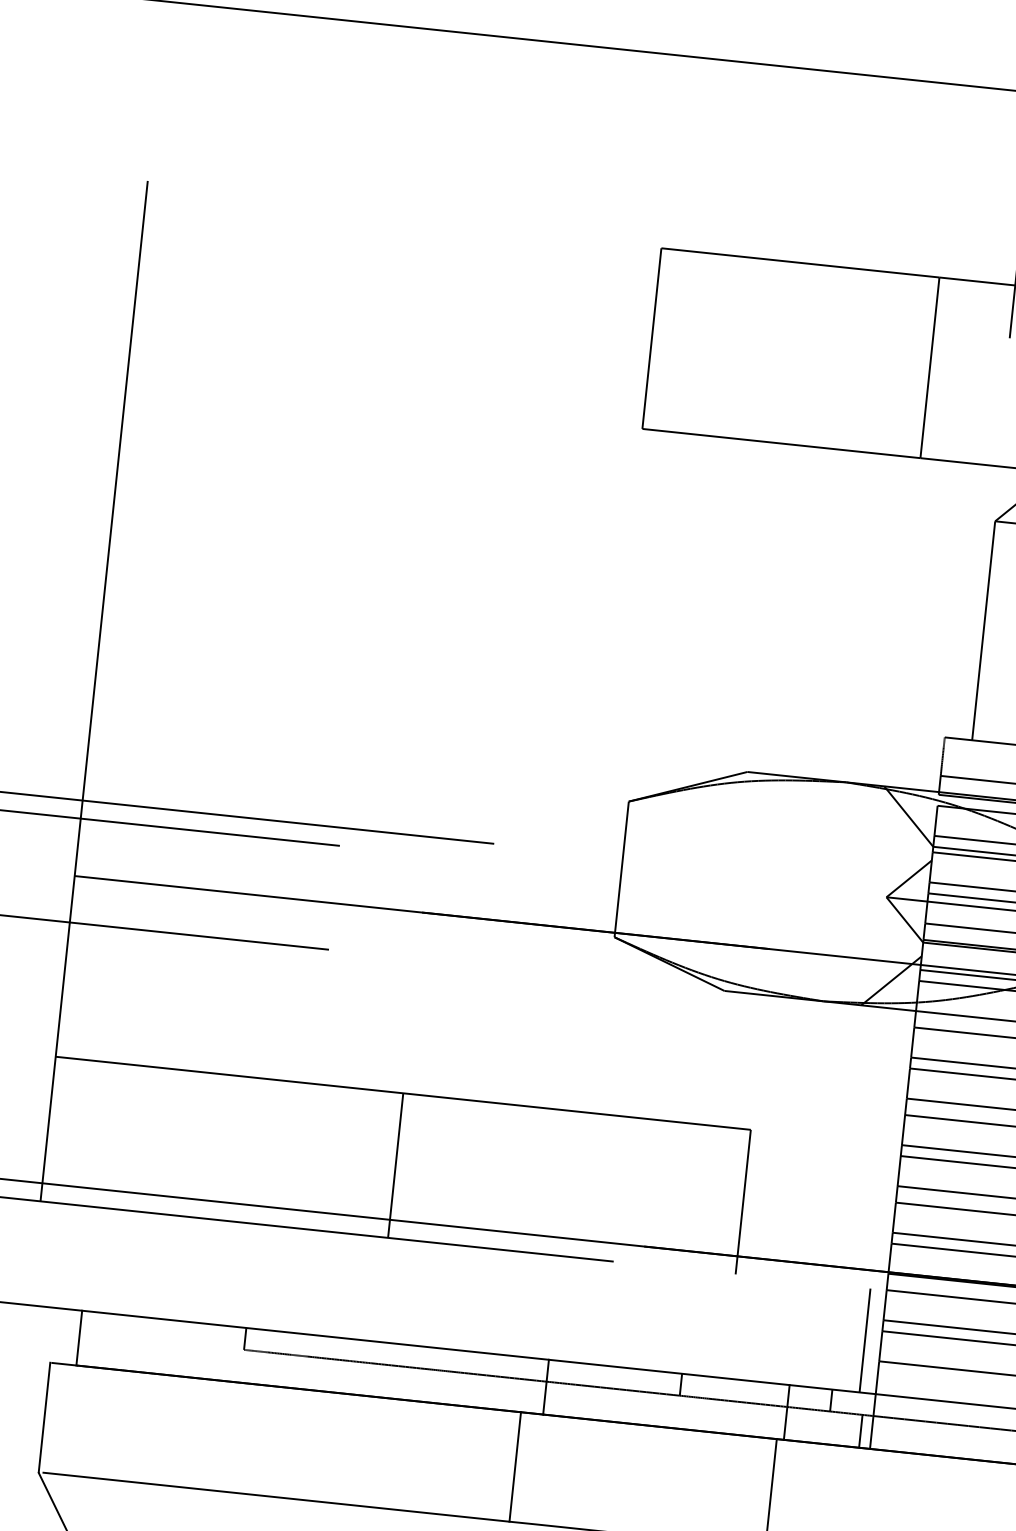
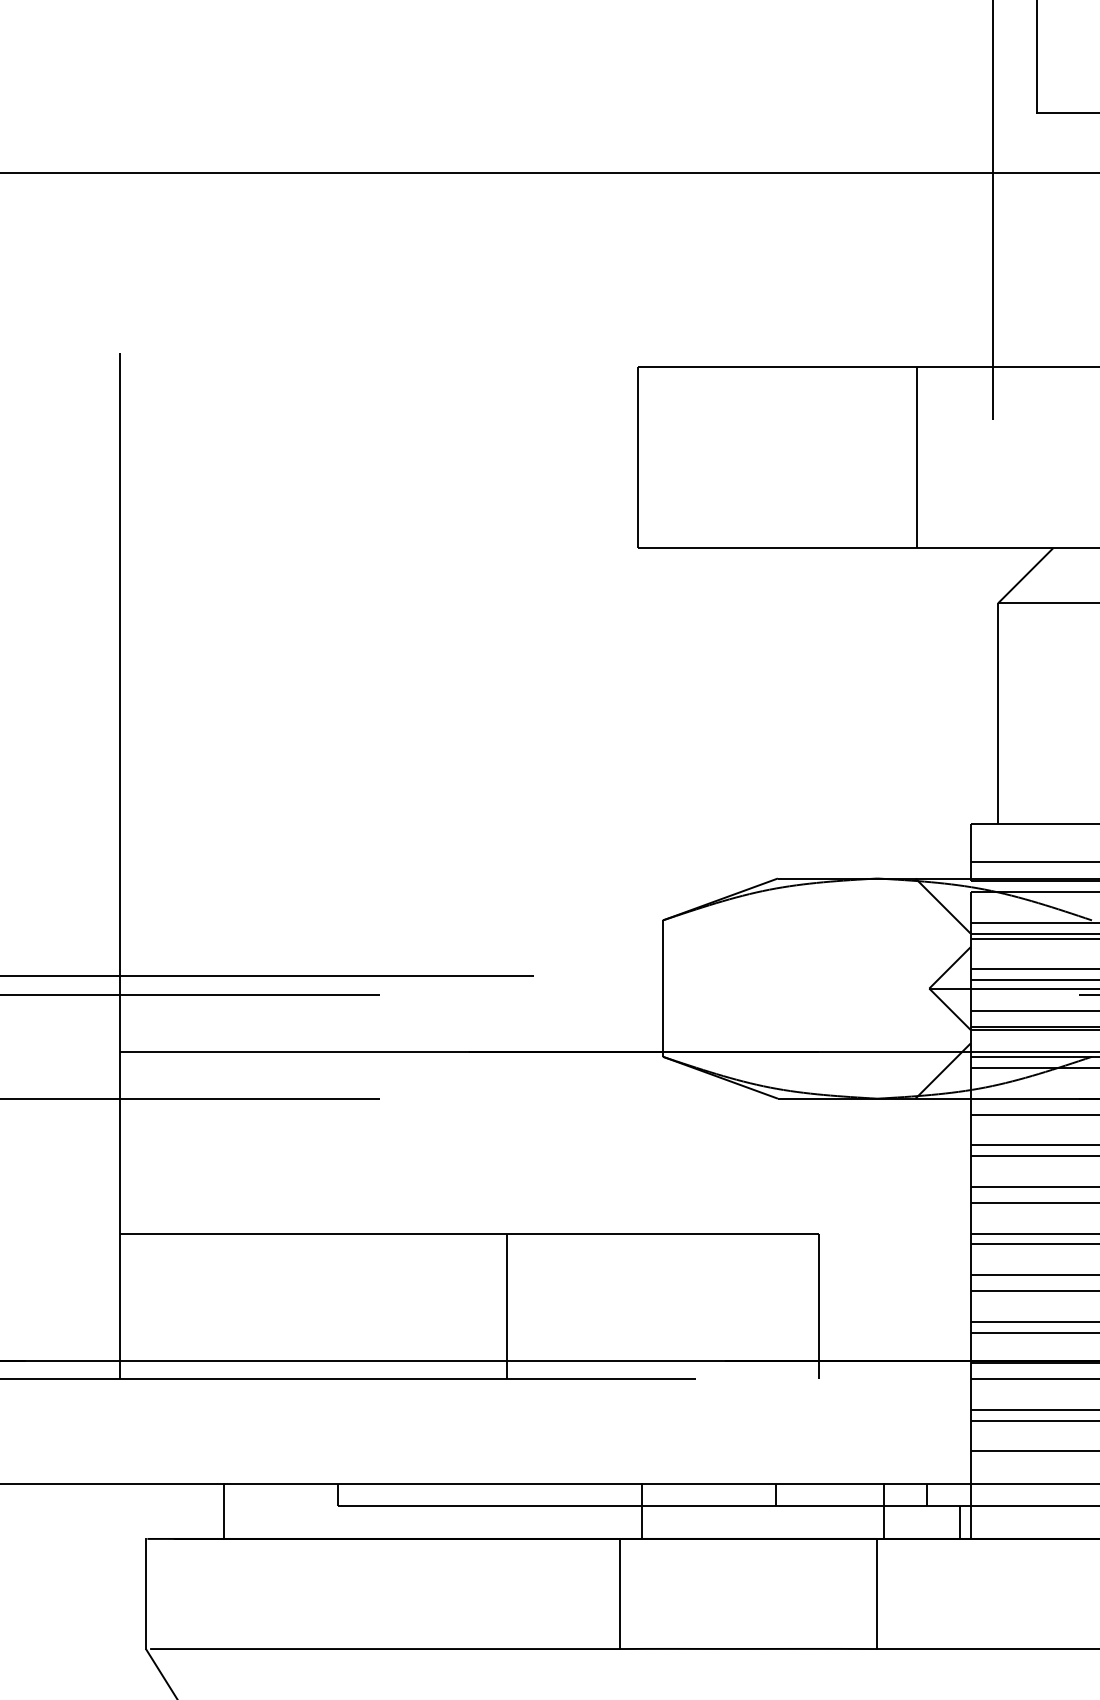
line: (395, 1165) -> (507, 1306), moved
line: (79, 1337) -> (223, 1510), moved
line: (865, 1340) -> (954, 1431), removed

